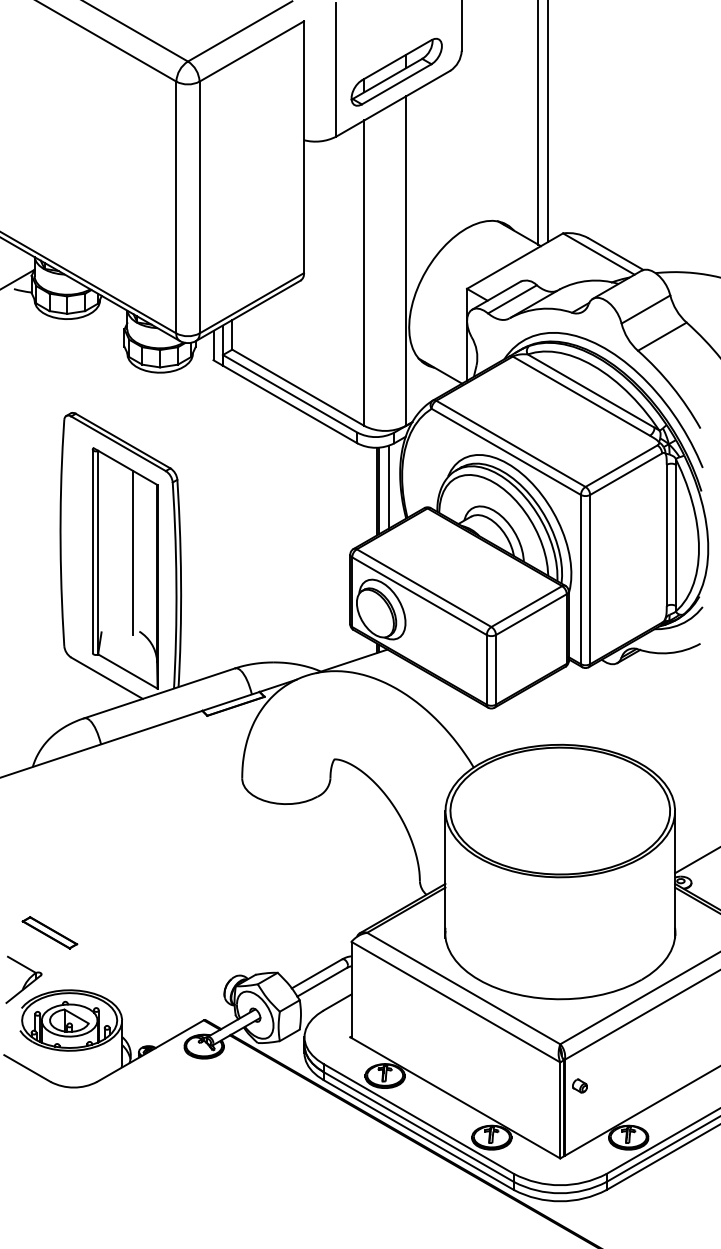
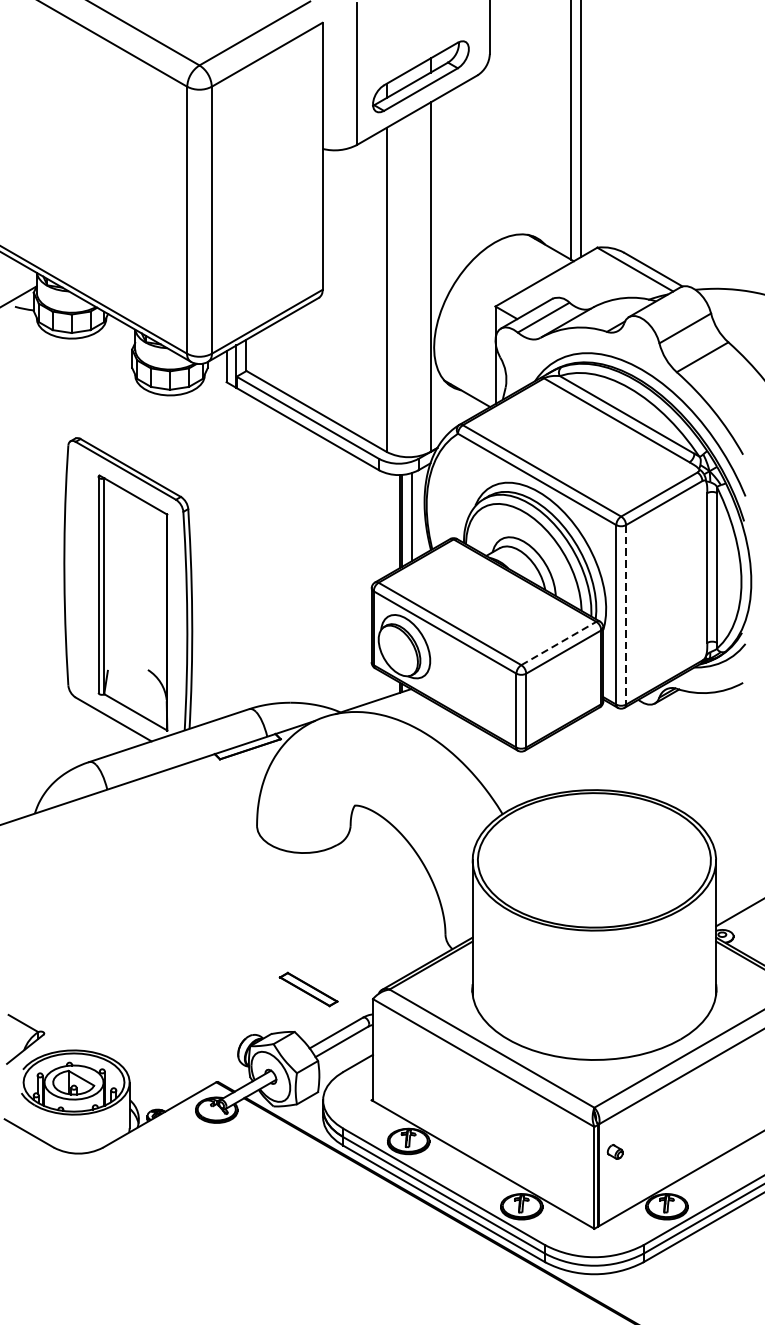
line: (133, 552) -> (141, 586), removed
line: (590, 579) -> (626, 614), solid -> dashed
line: (526, 606) -> (558, 643), solid -> dashed
part: (49, 932) -> (308, 989), moved

